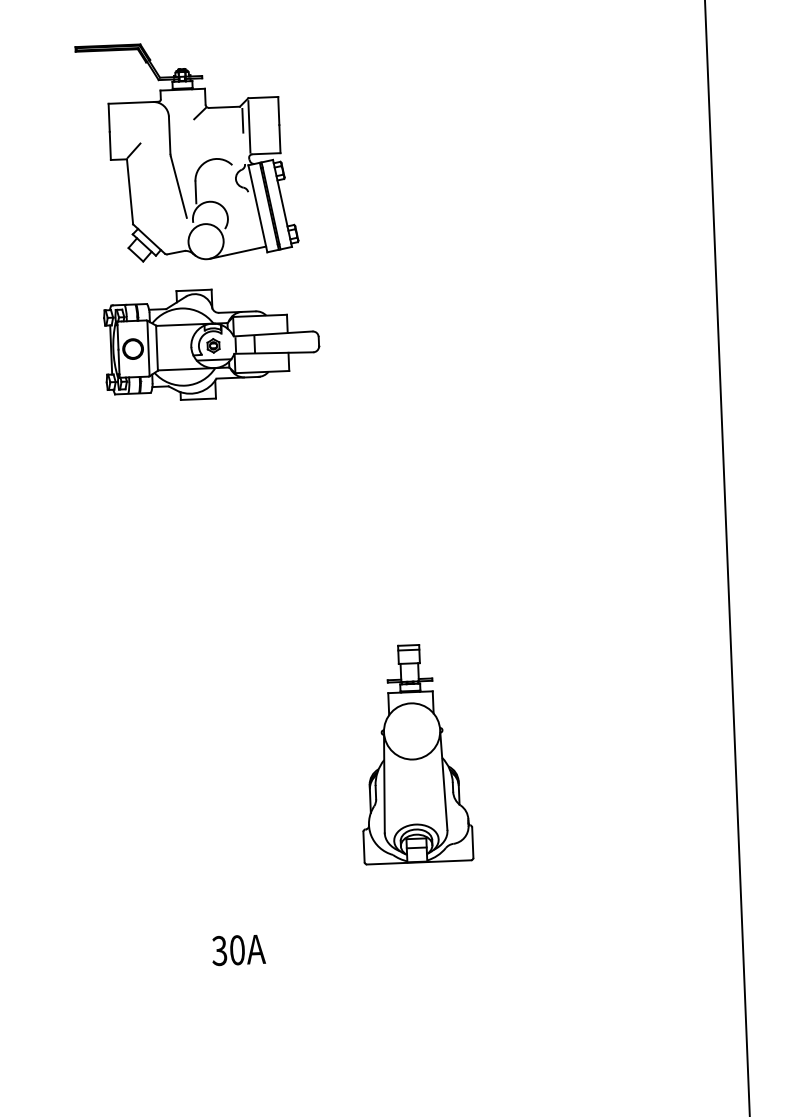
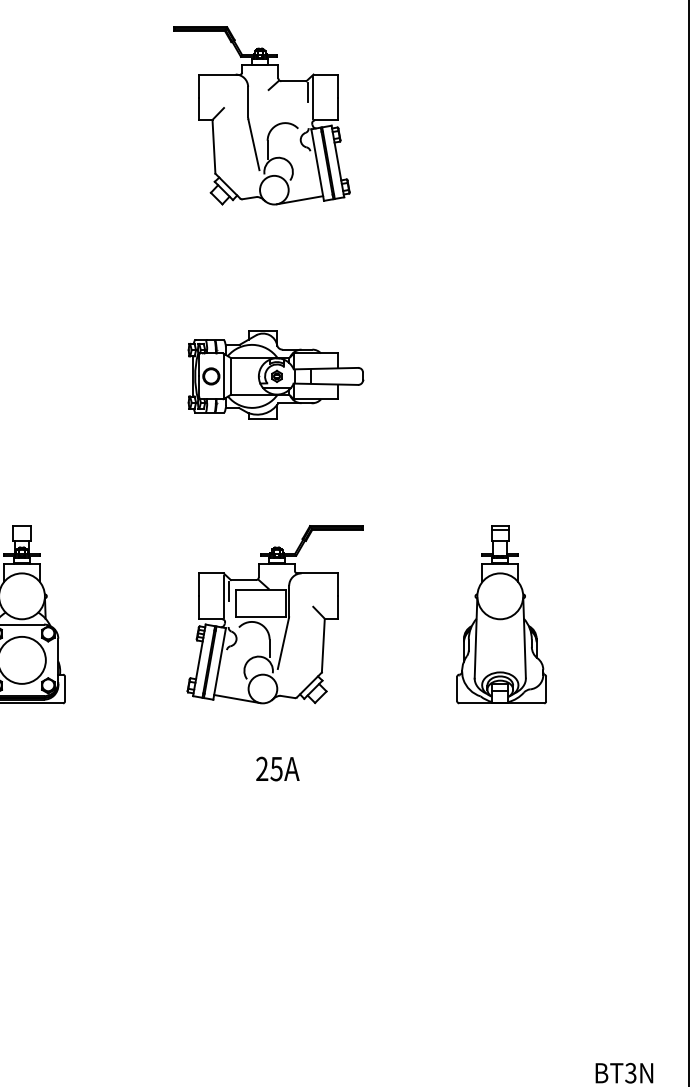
part: (211, 343) -> (275, 374), moved
part: (414, 753) -> (501, 614), moved
part: (227, 761) -> (274, 614), added
text: (228, 949) -> (269, 768), 30A -> 25A

